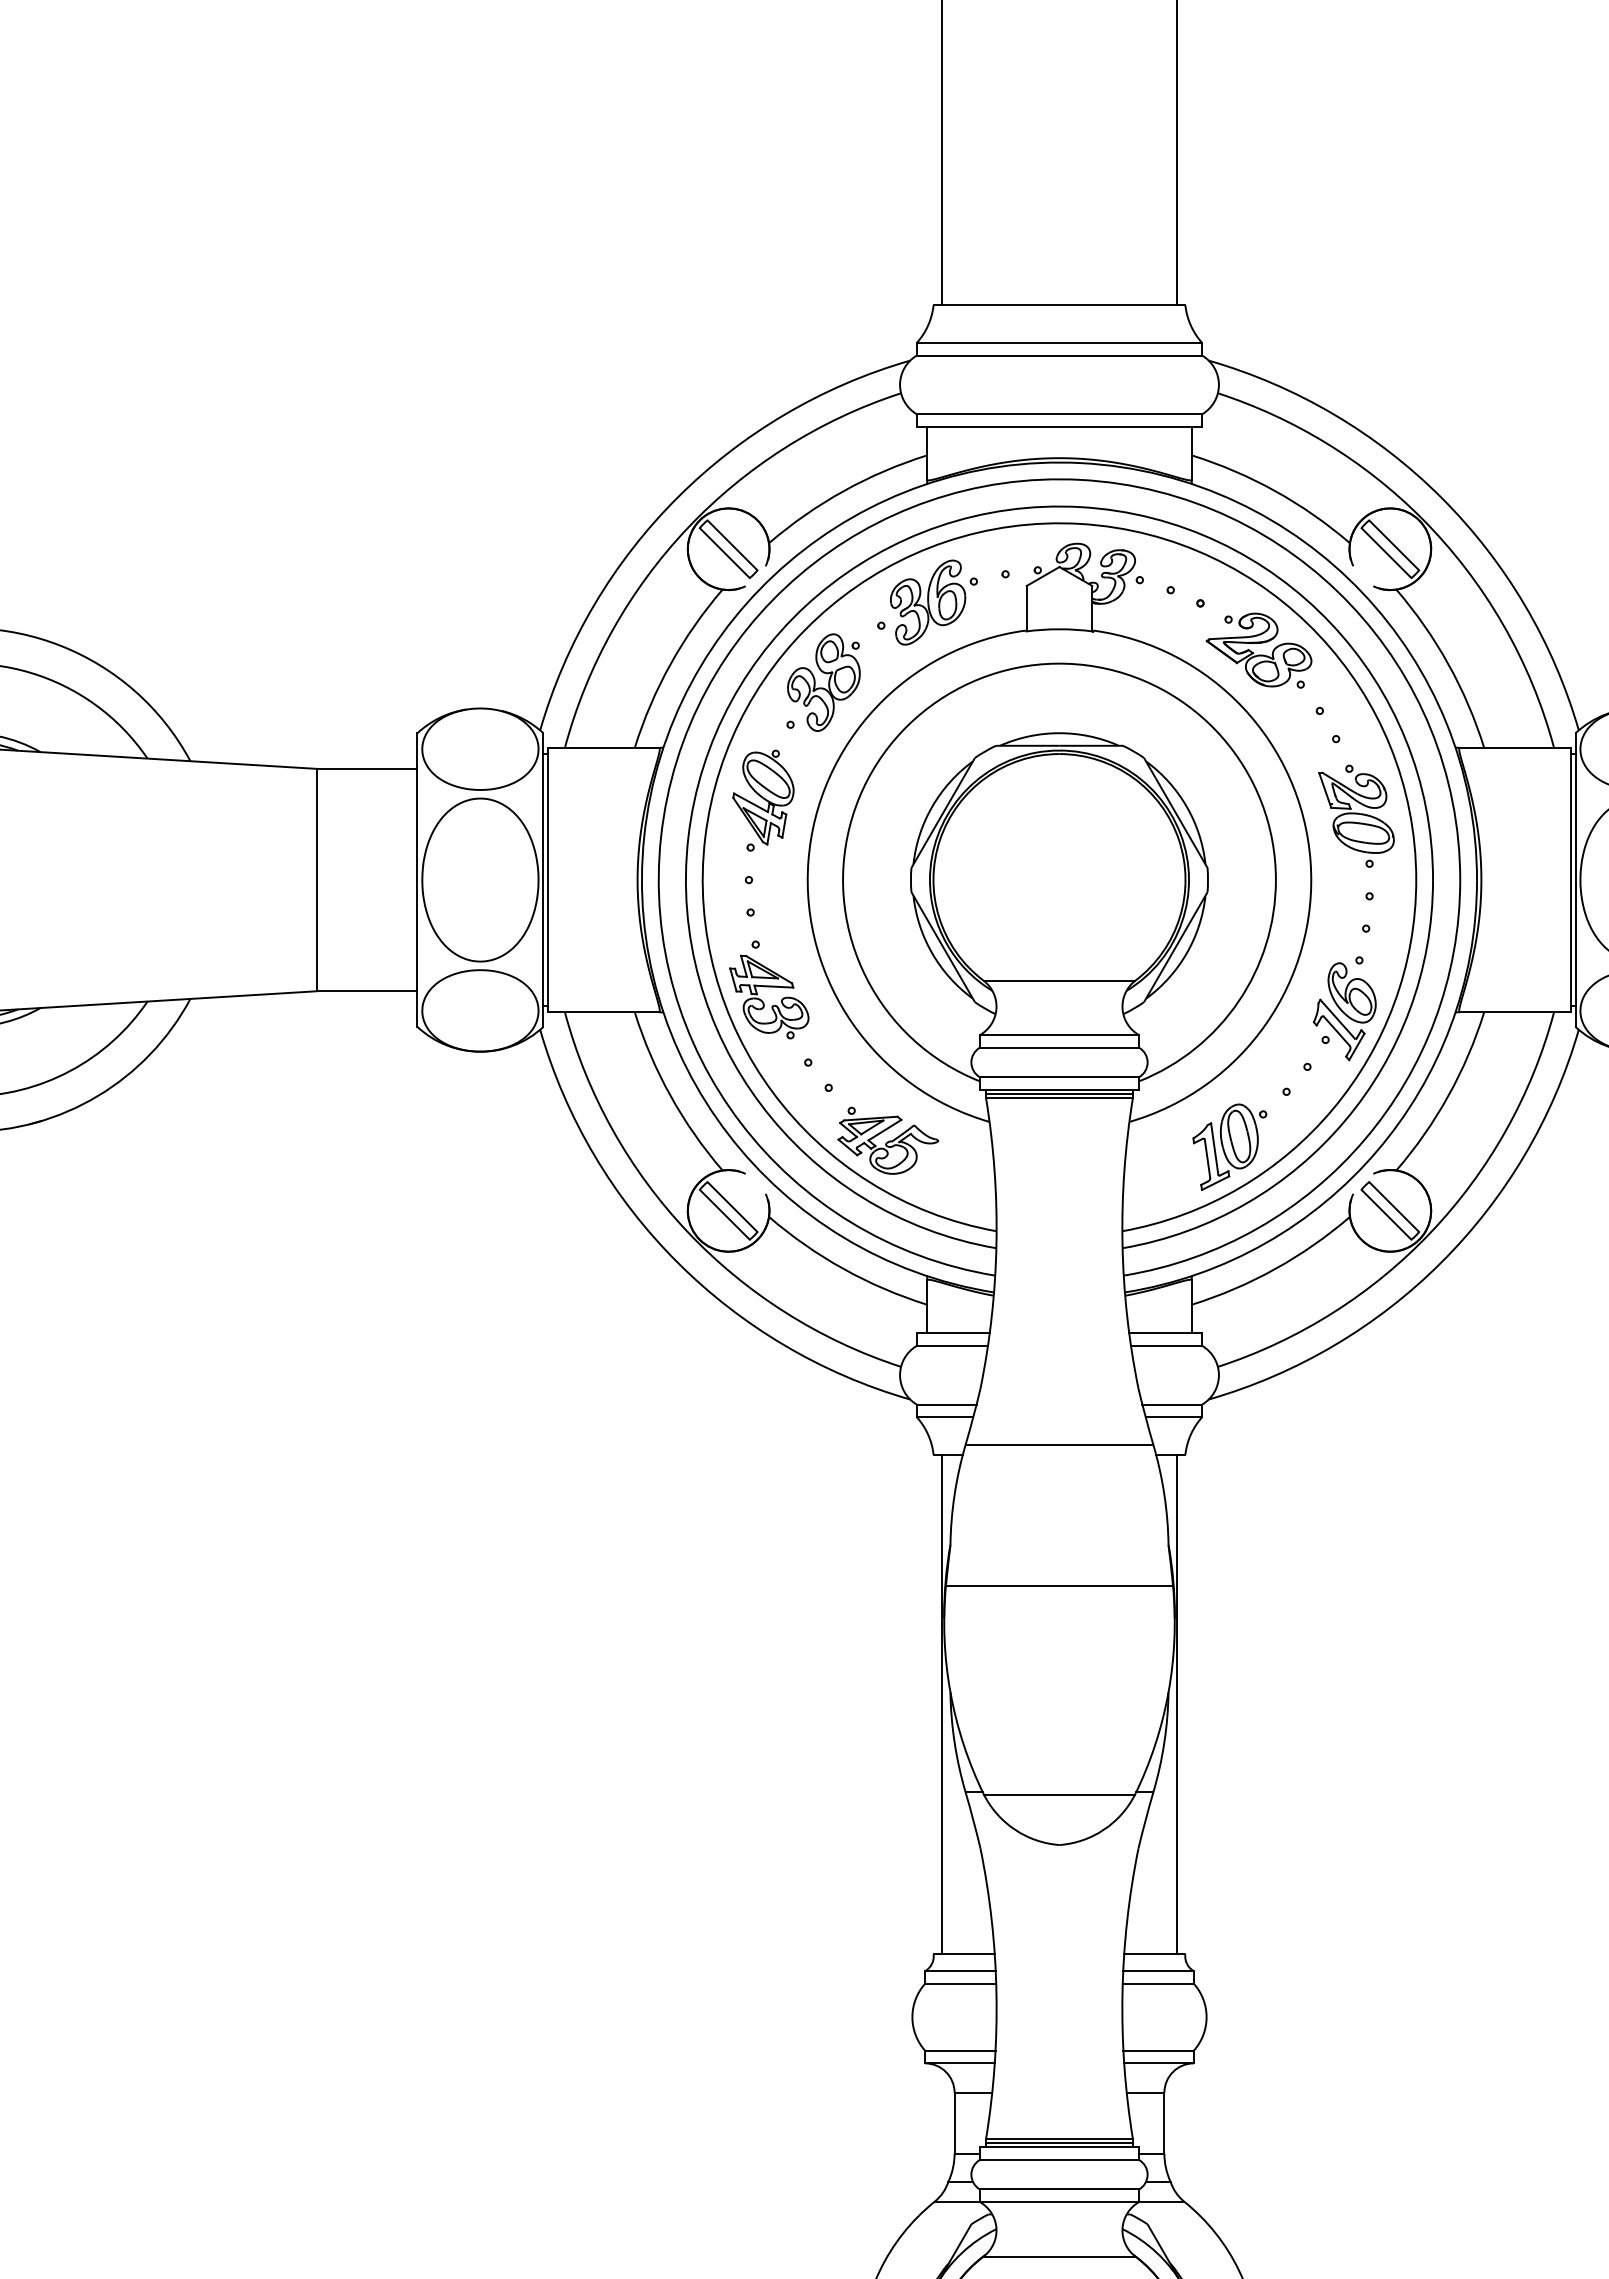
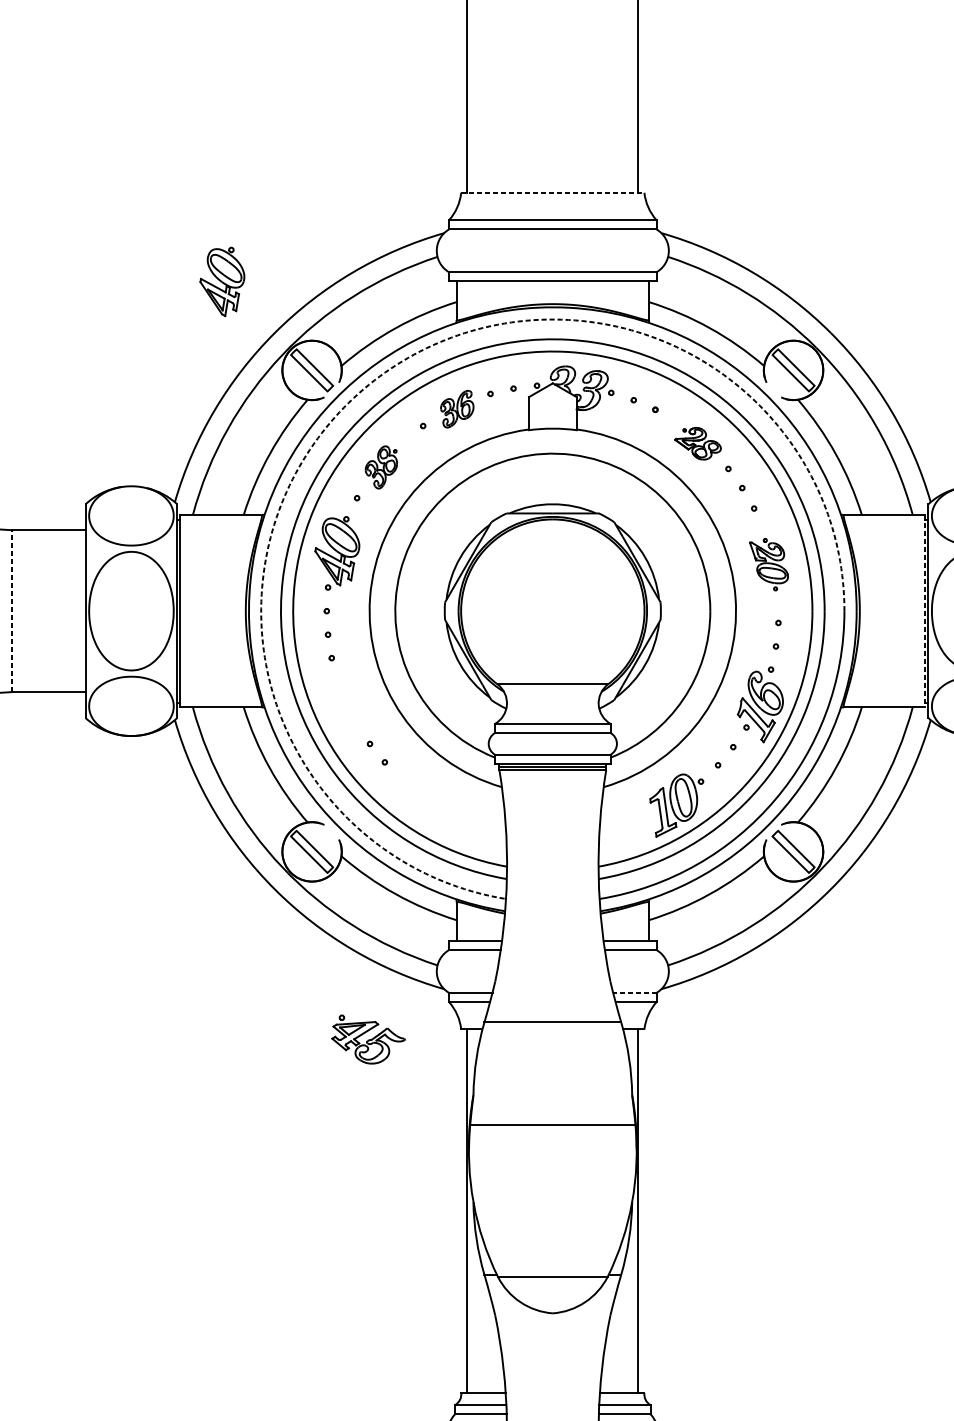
line: (1059, 305) -> (552, 193), solid -> dashed
part: (605, 427) -> (222, 281), added
arc: (799, 574) -> (363, 388), solid -> dashed
part: (928, 602) -> (457, 409), size x0.6
part: (1258, 649) -> (697, 443), size x0.6
part: (823, 682) -> (381, 467), size x0.6
part: (1356, 815) -> (768, 564), size x0.7
line: (316, 879) -> (12, 610), solid -> dashed
line: (1571, 880) -> (925, 611), solid -> dashed
part: (763, 1001) -> (337, 699), removed
part: (888, 1140) -> (368, 1039), moved
line: (1172, 1404) -> (635, 992), solid -> dashed

